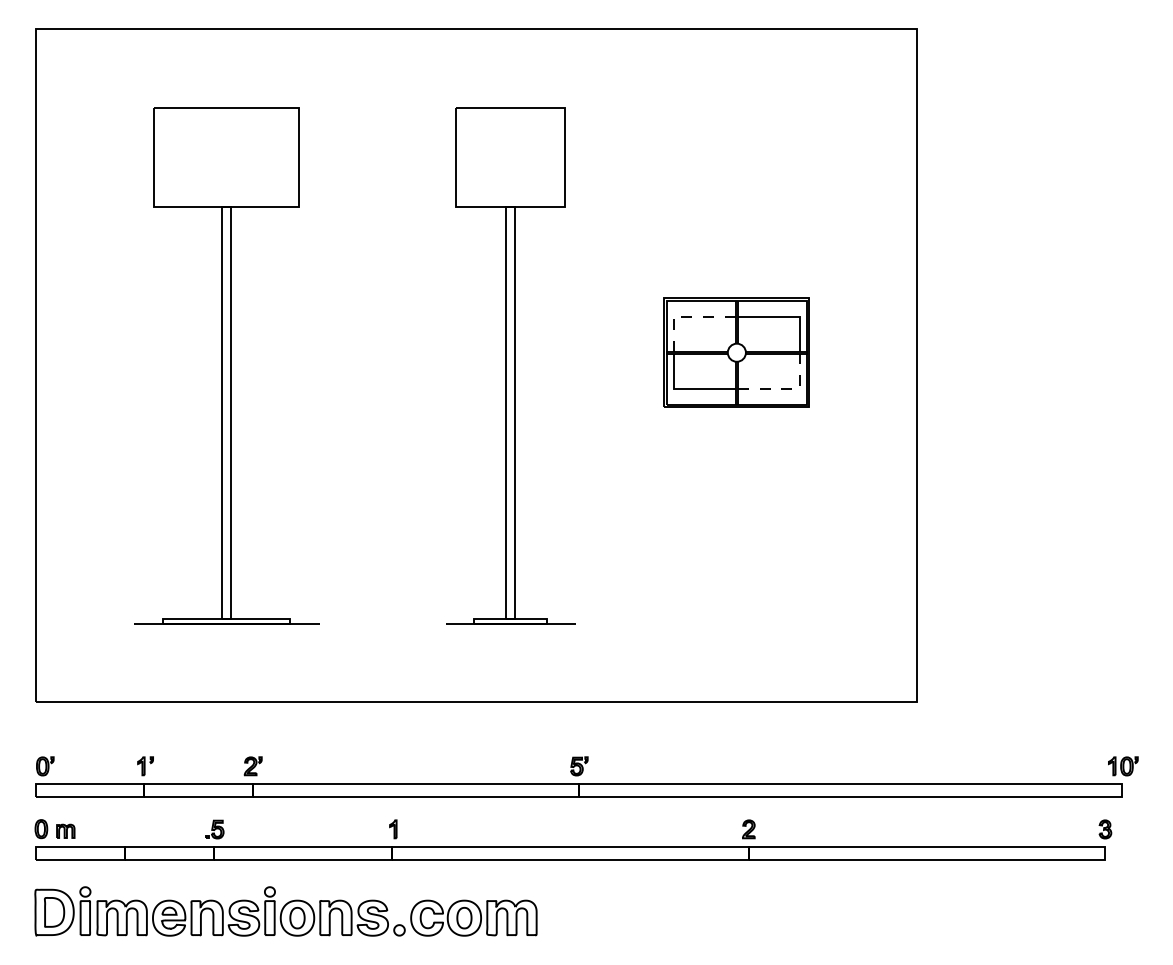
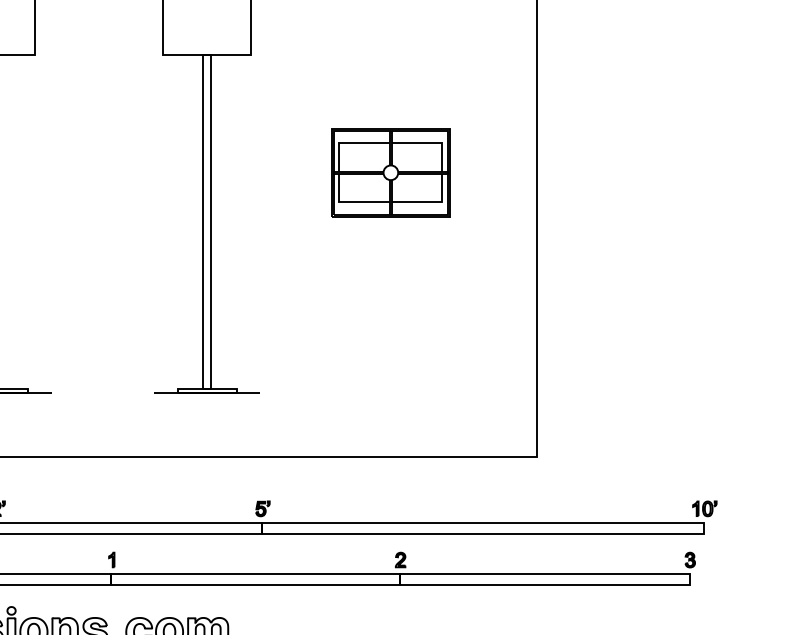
line: (686, 316) -> (349, 143), dashed -> solid
line: (787, 389) -> (432, 202), dashed -> solid

